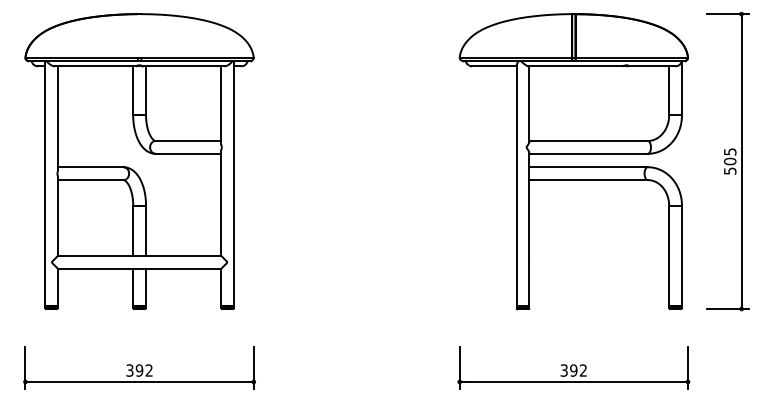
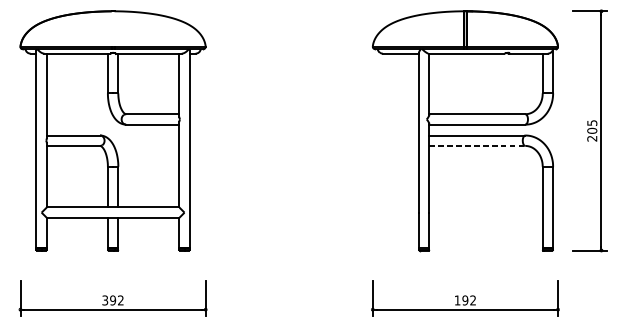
text: (730, 170) -> (592, 138), 505 -> 205
line: (589, 180) -> (478, 146), solid -> dashed
text: (563, 370) -> (457, 300), 392 -> 192

